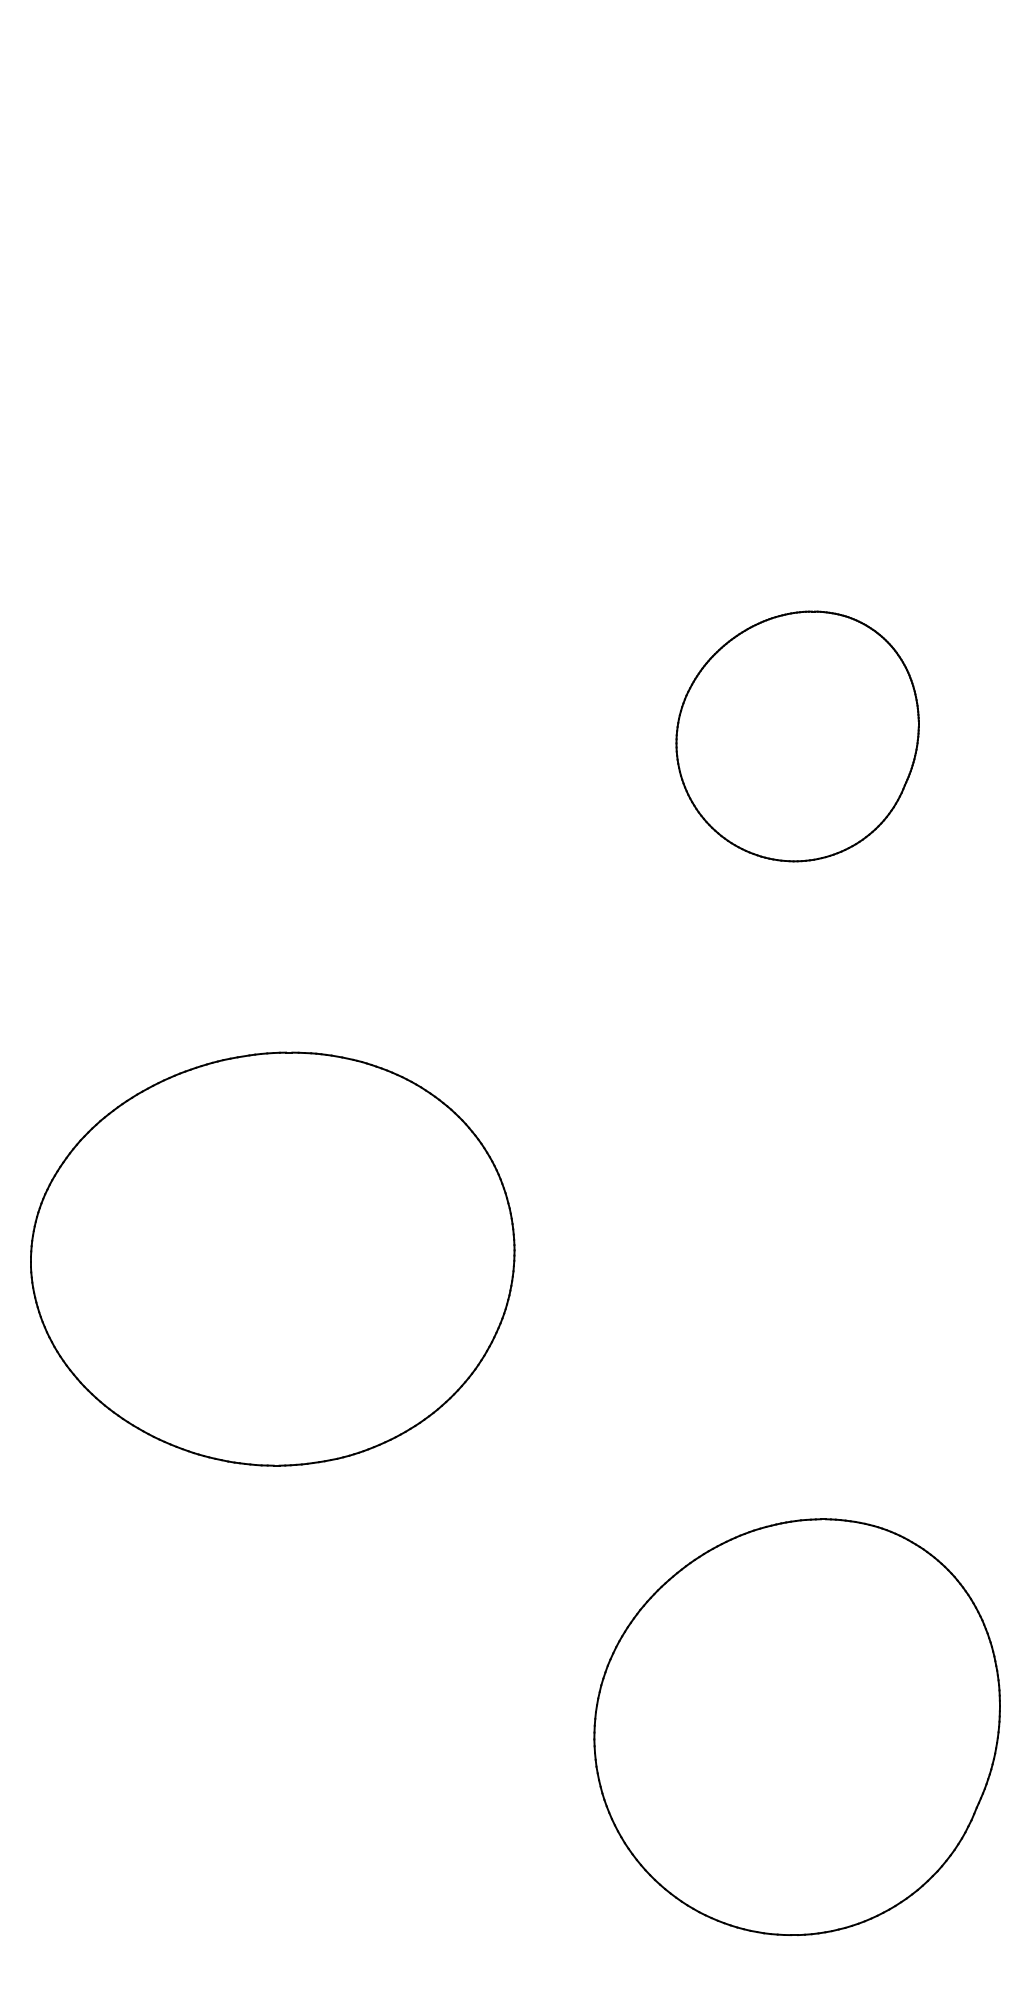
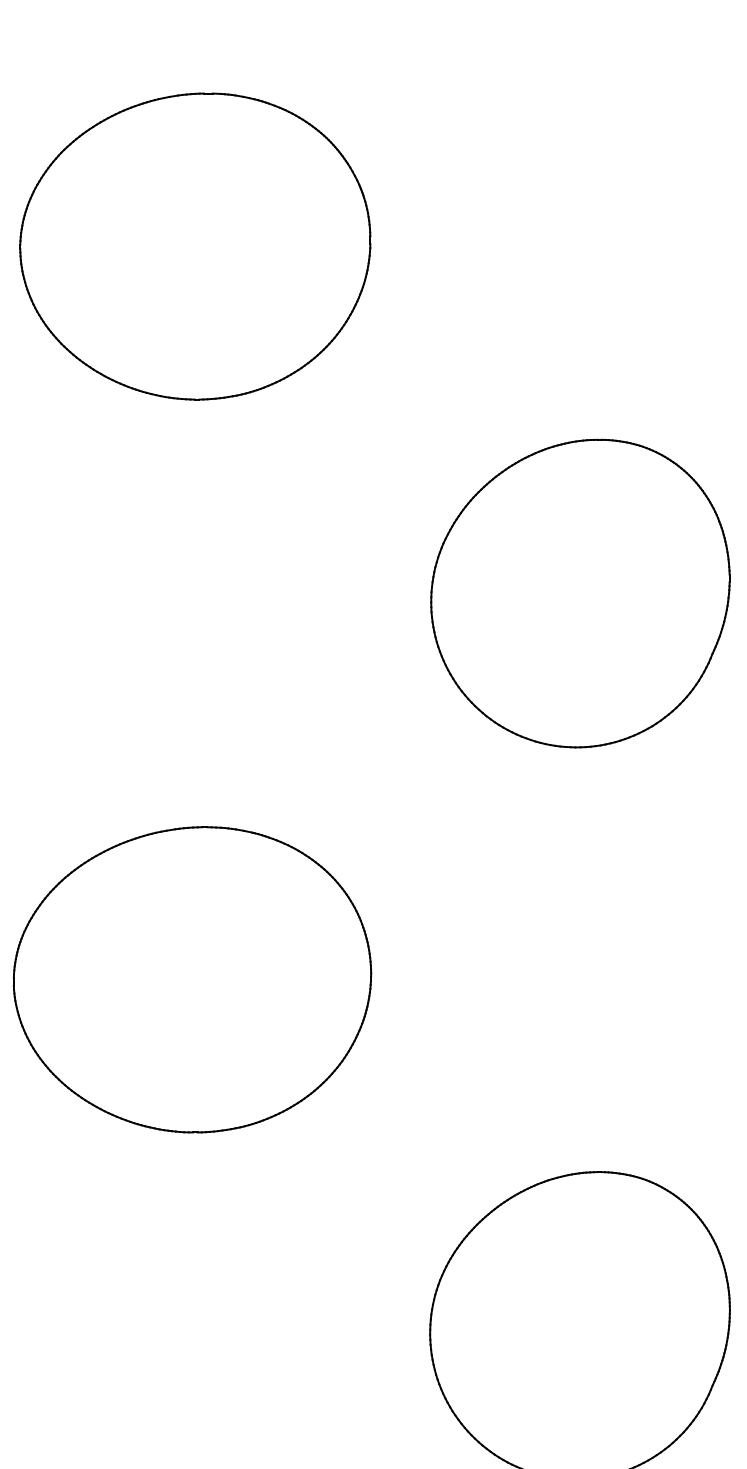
part: (276, 266) -> (195, 246), added
part: (797, 736) -> (580, 593), size x1.67

